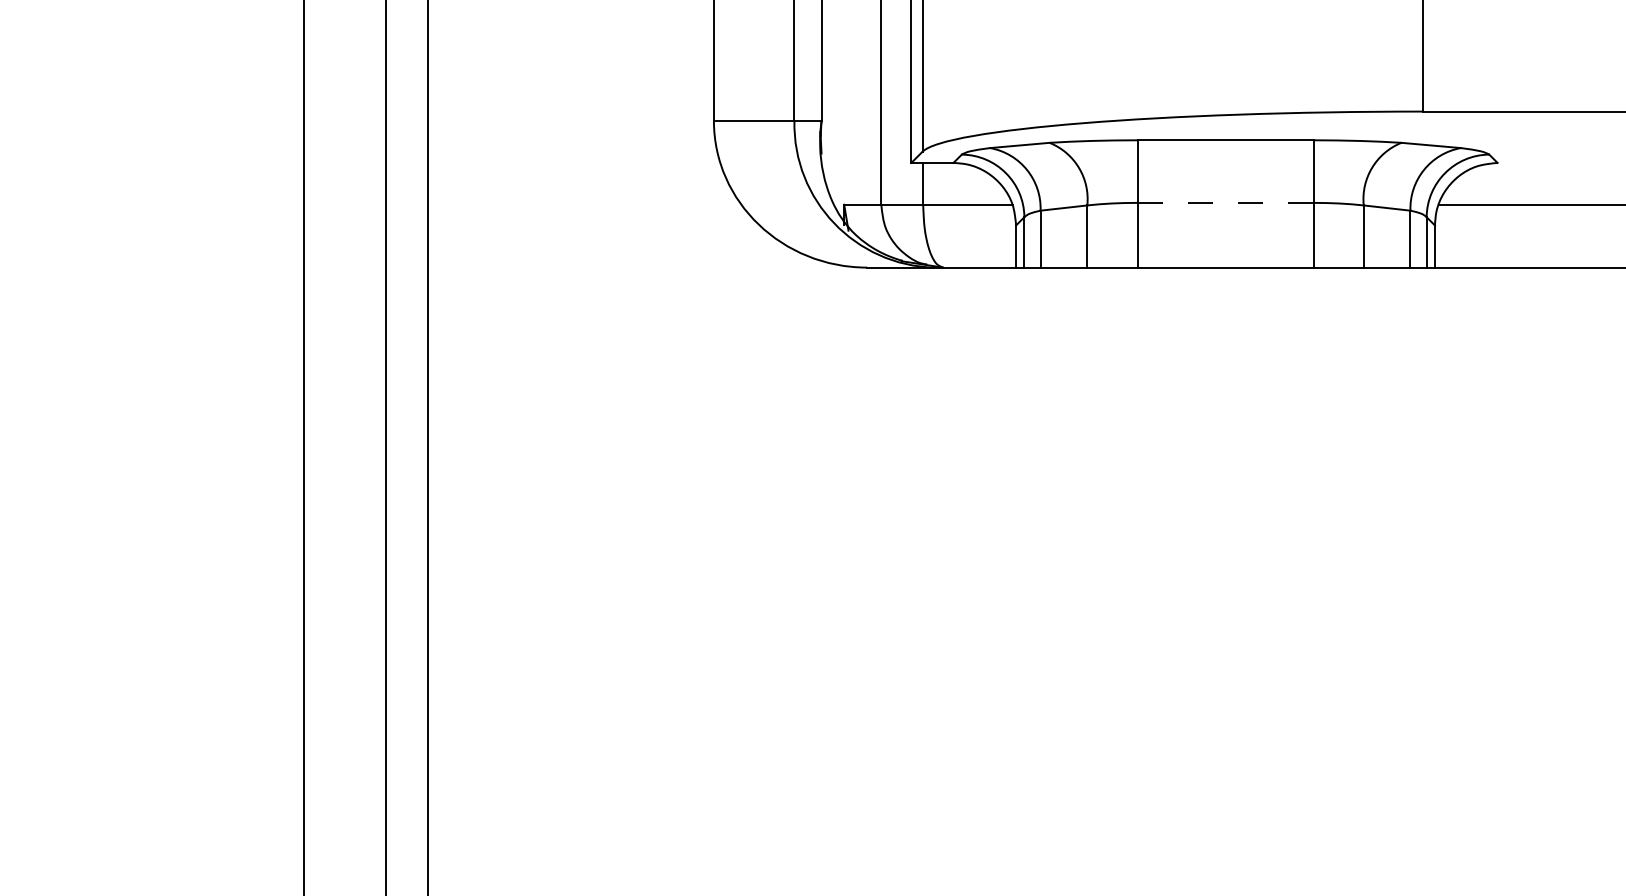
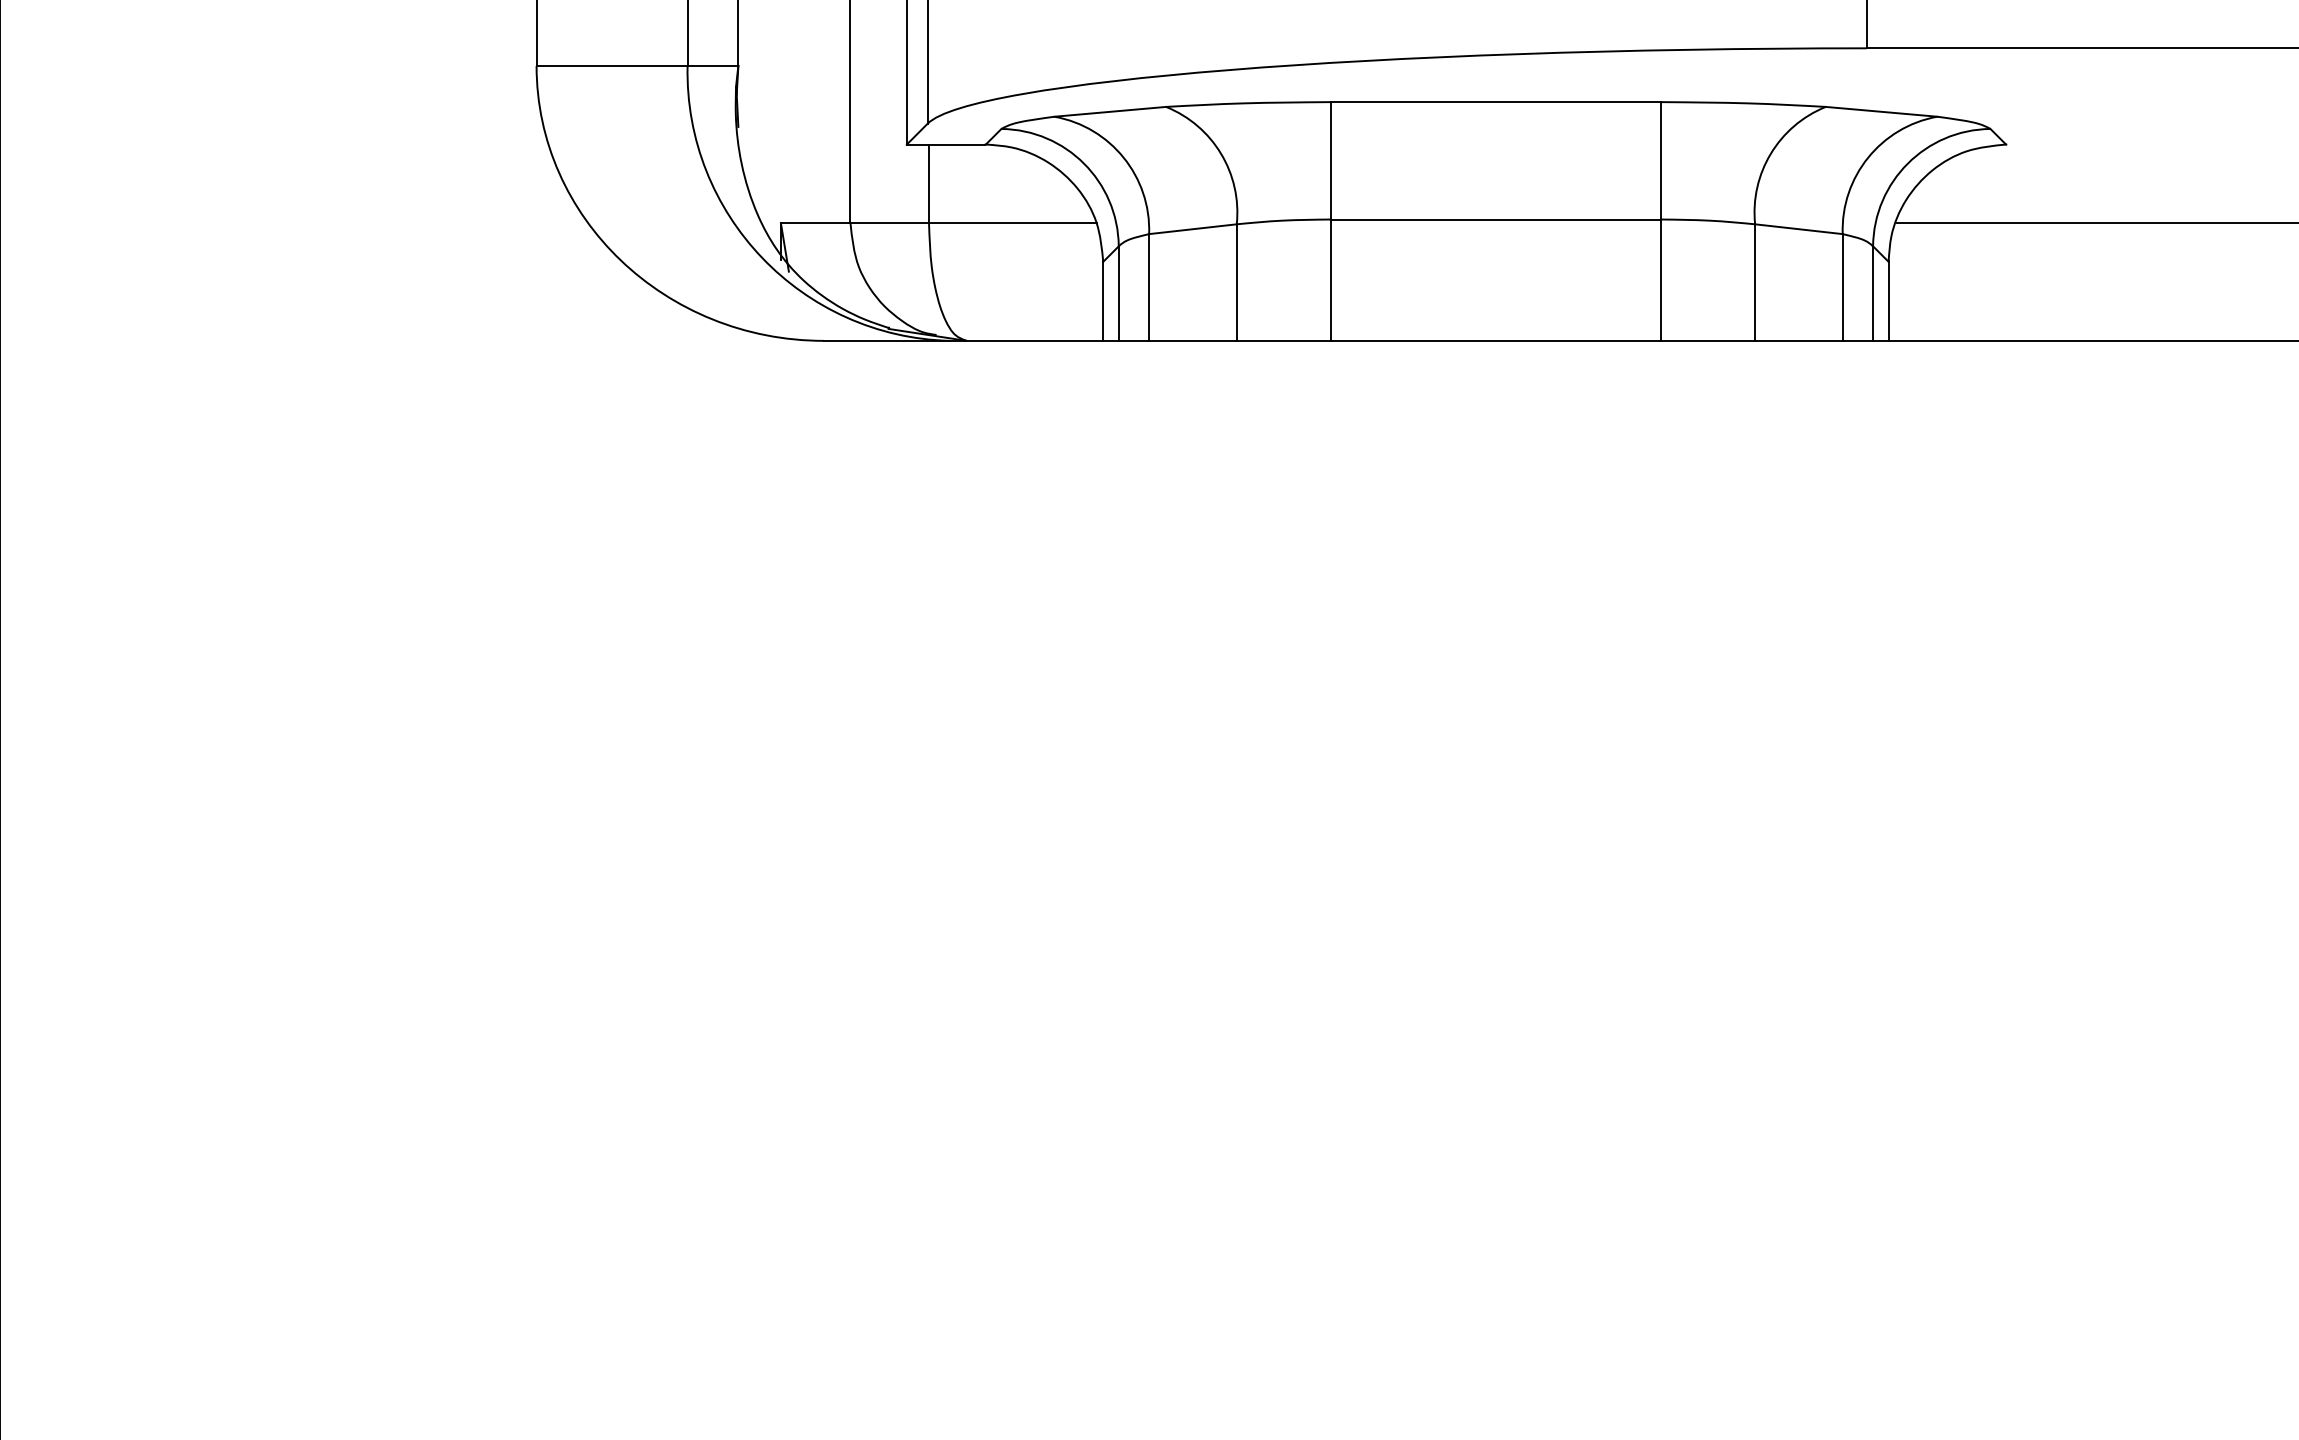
line: (1225, 202) -> (1495, 218), dashed -> solid

